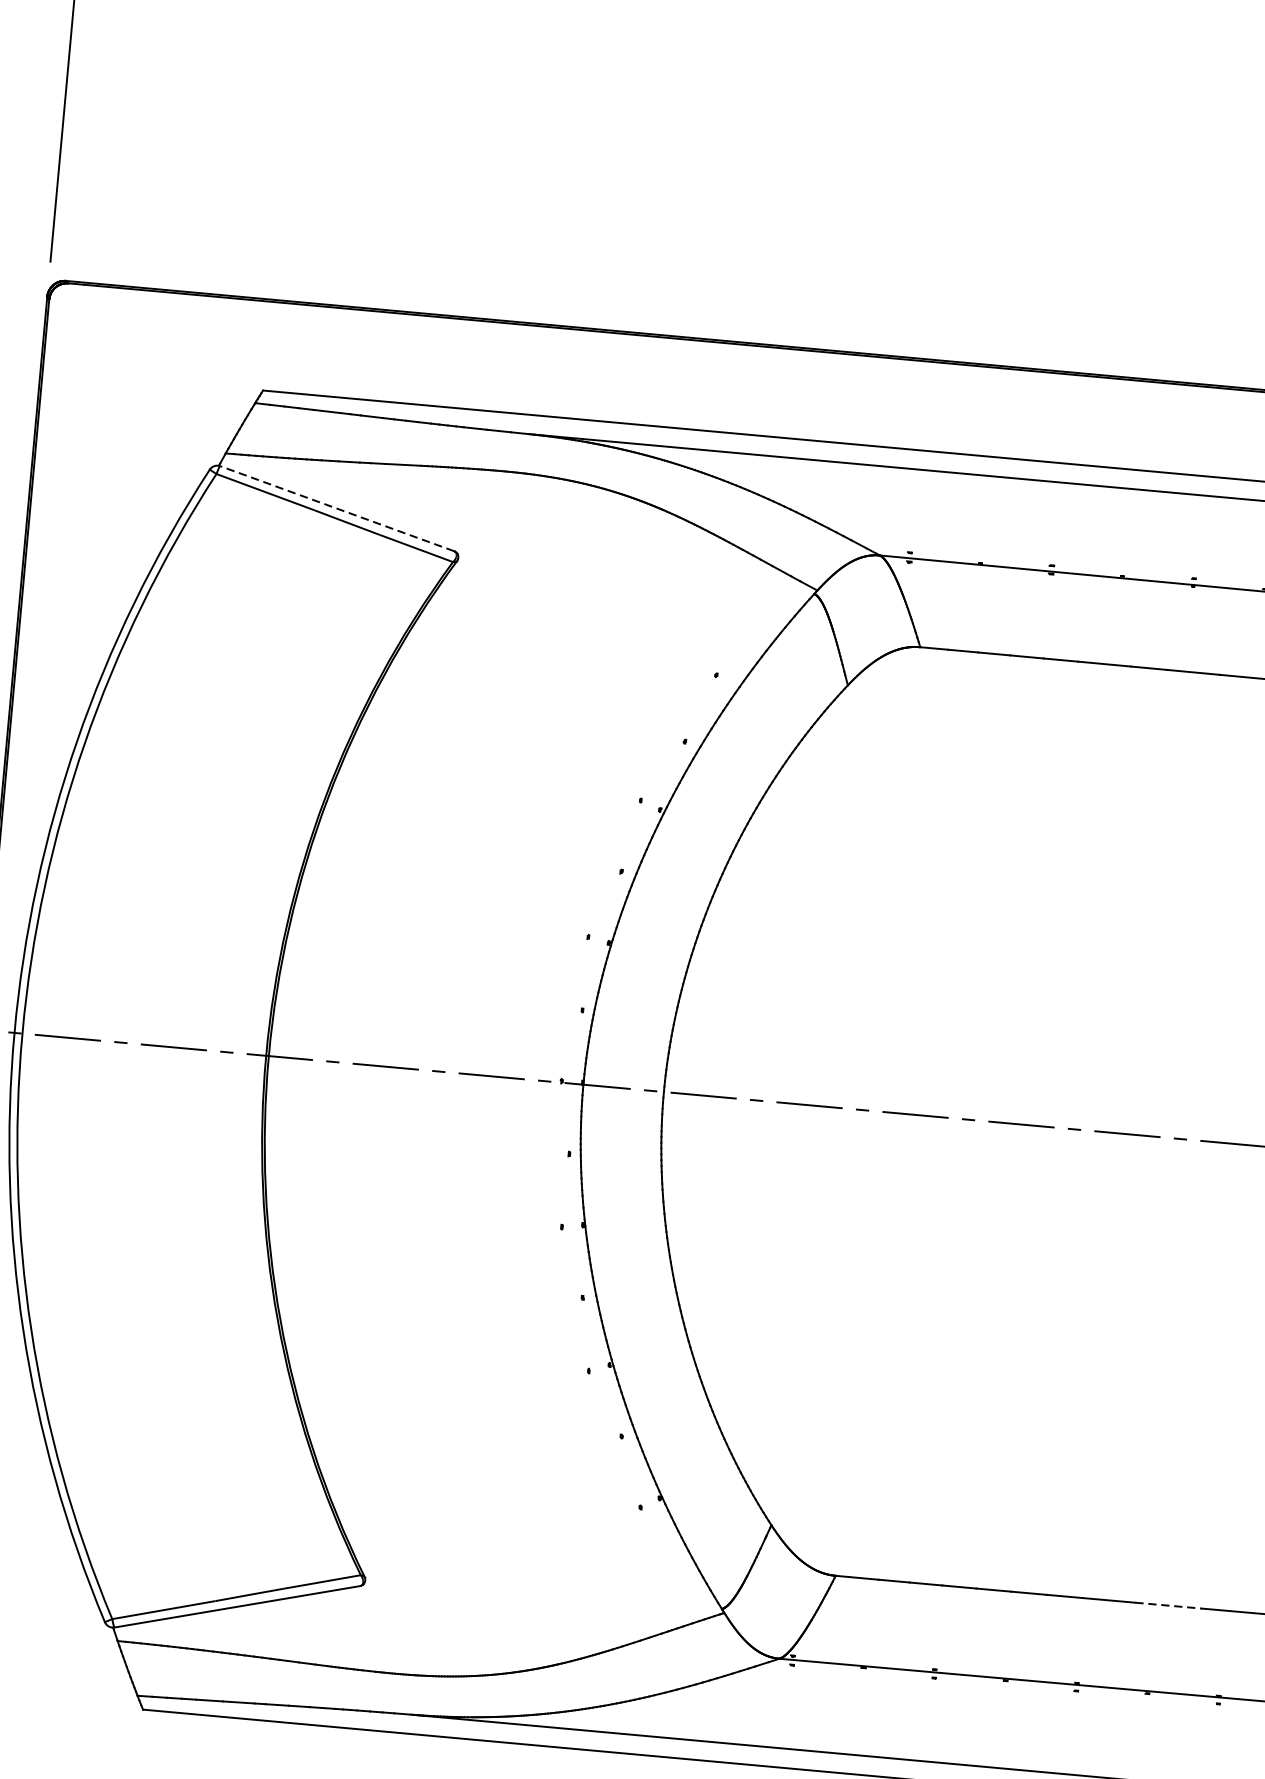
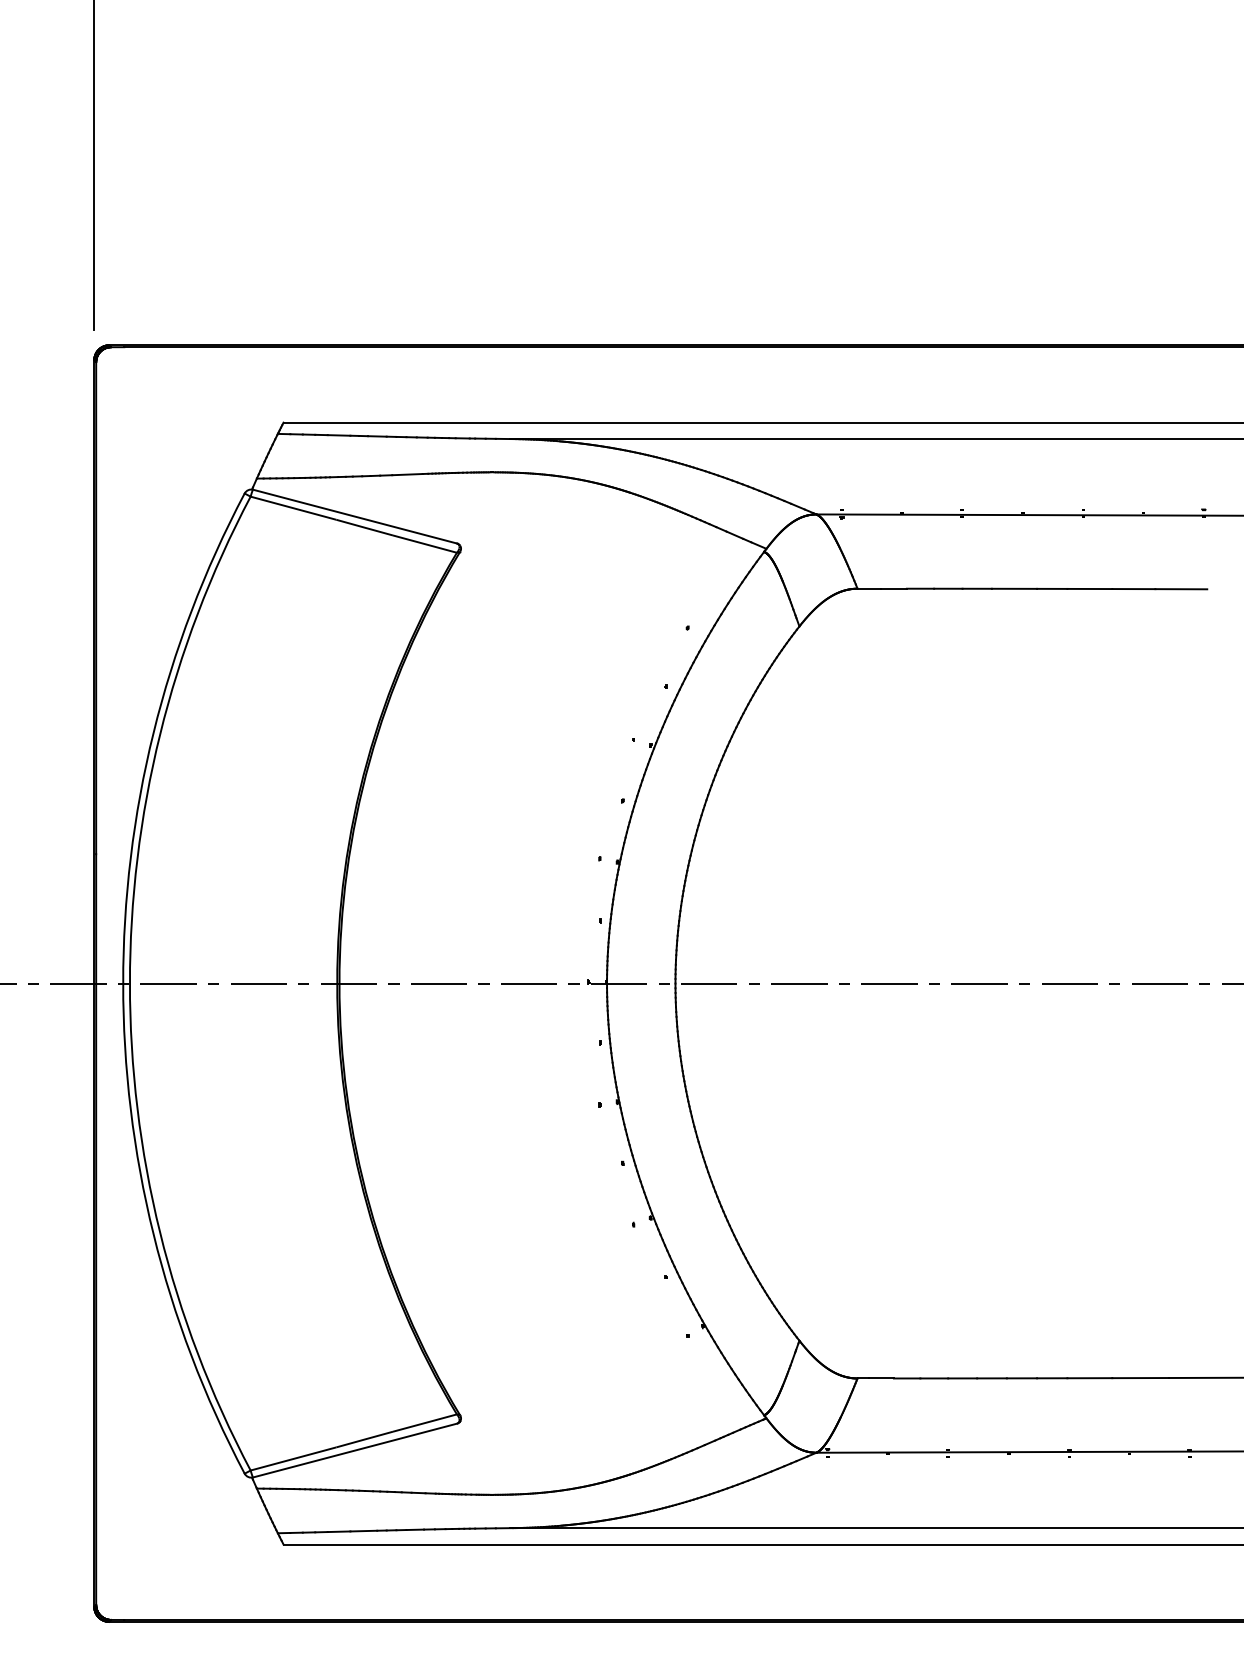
line: (336, 508) -> (354, 516), dashed -> solid
line: (1169, 1606) -> (1141, 1378), dashed -> solid

